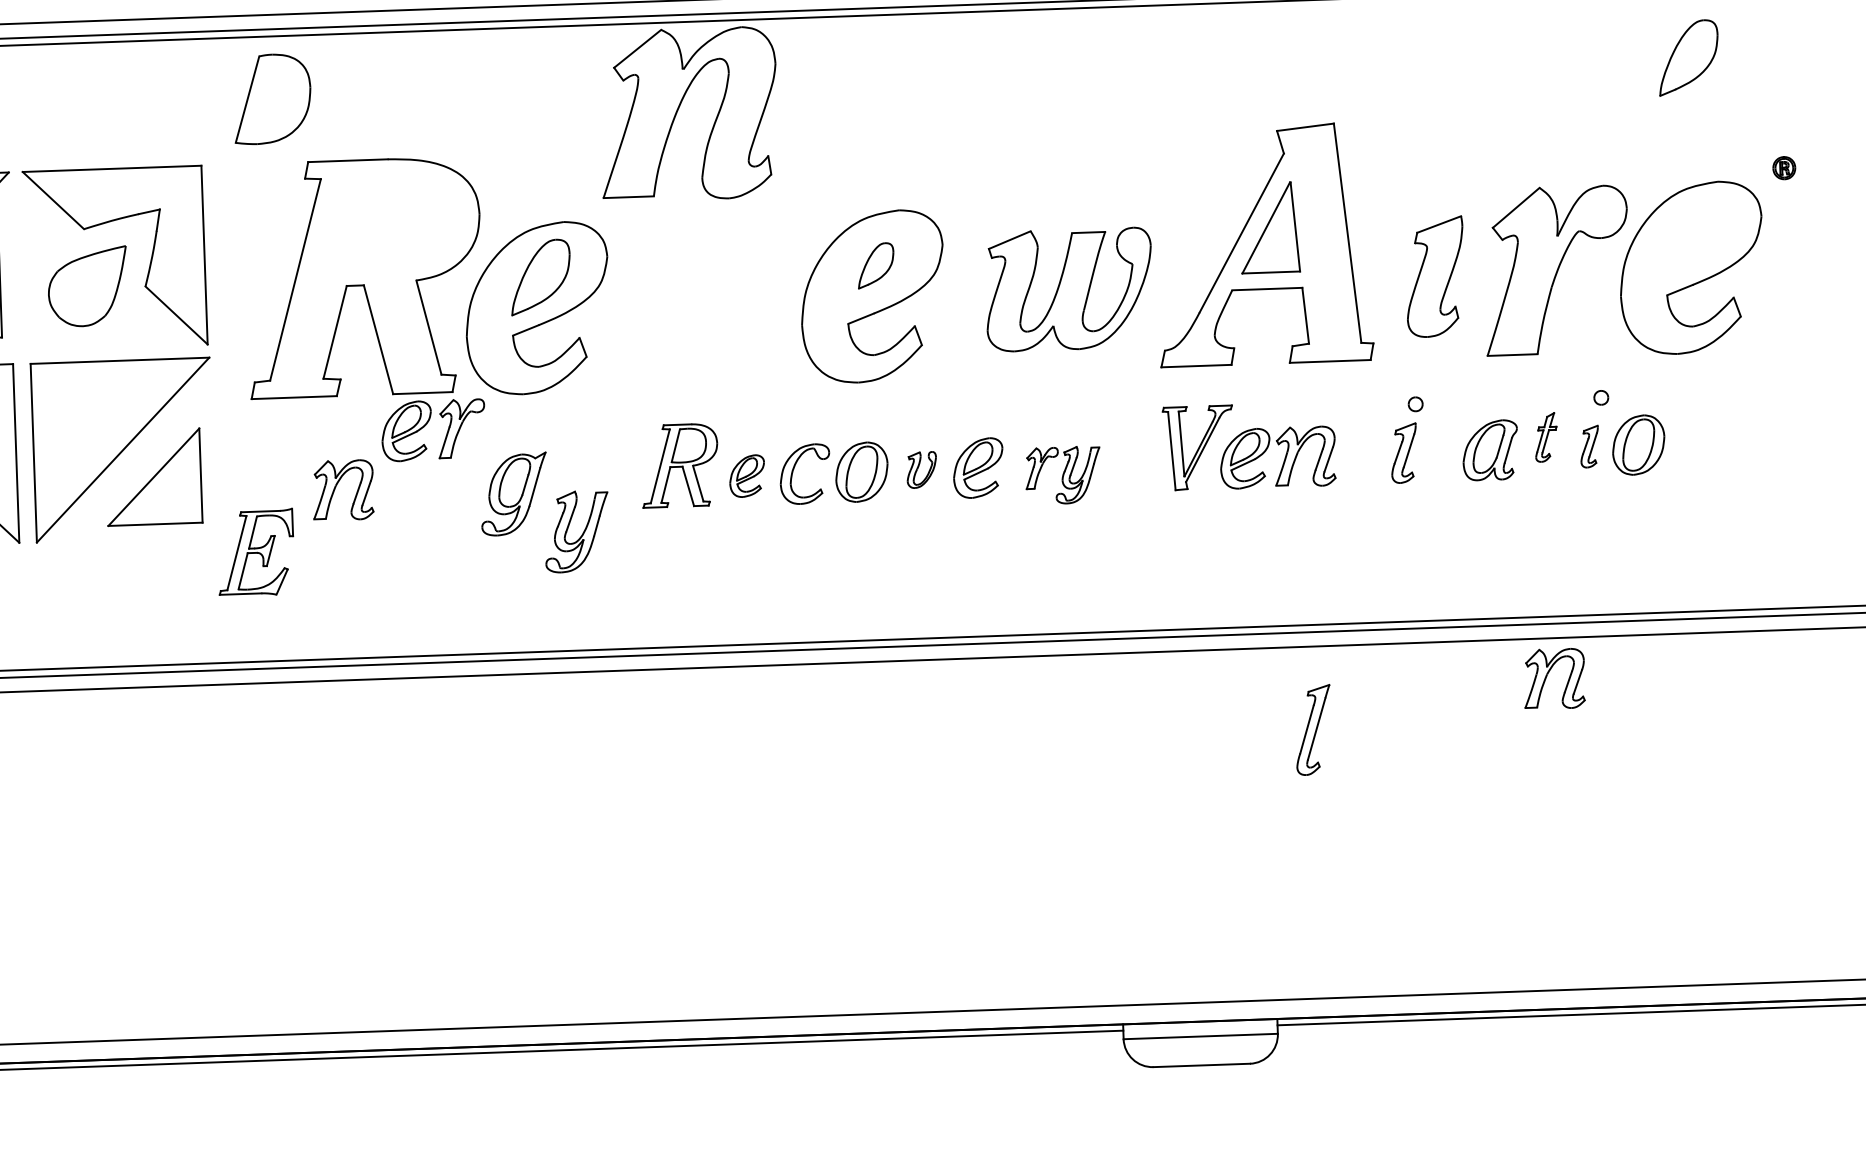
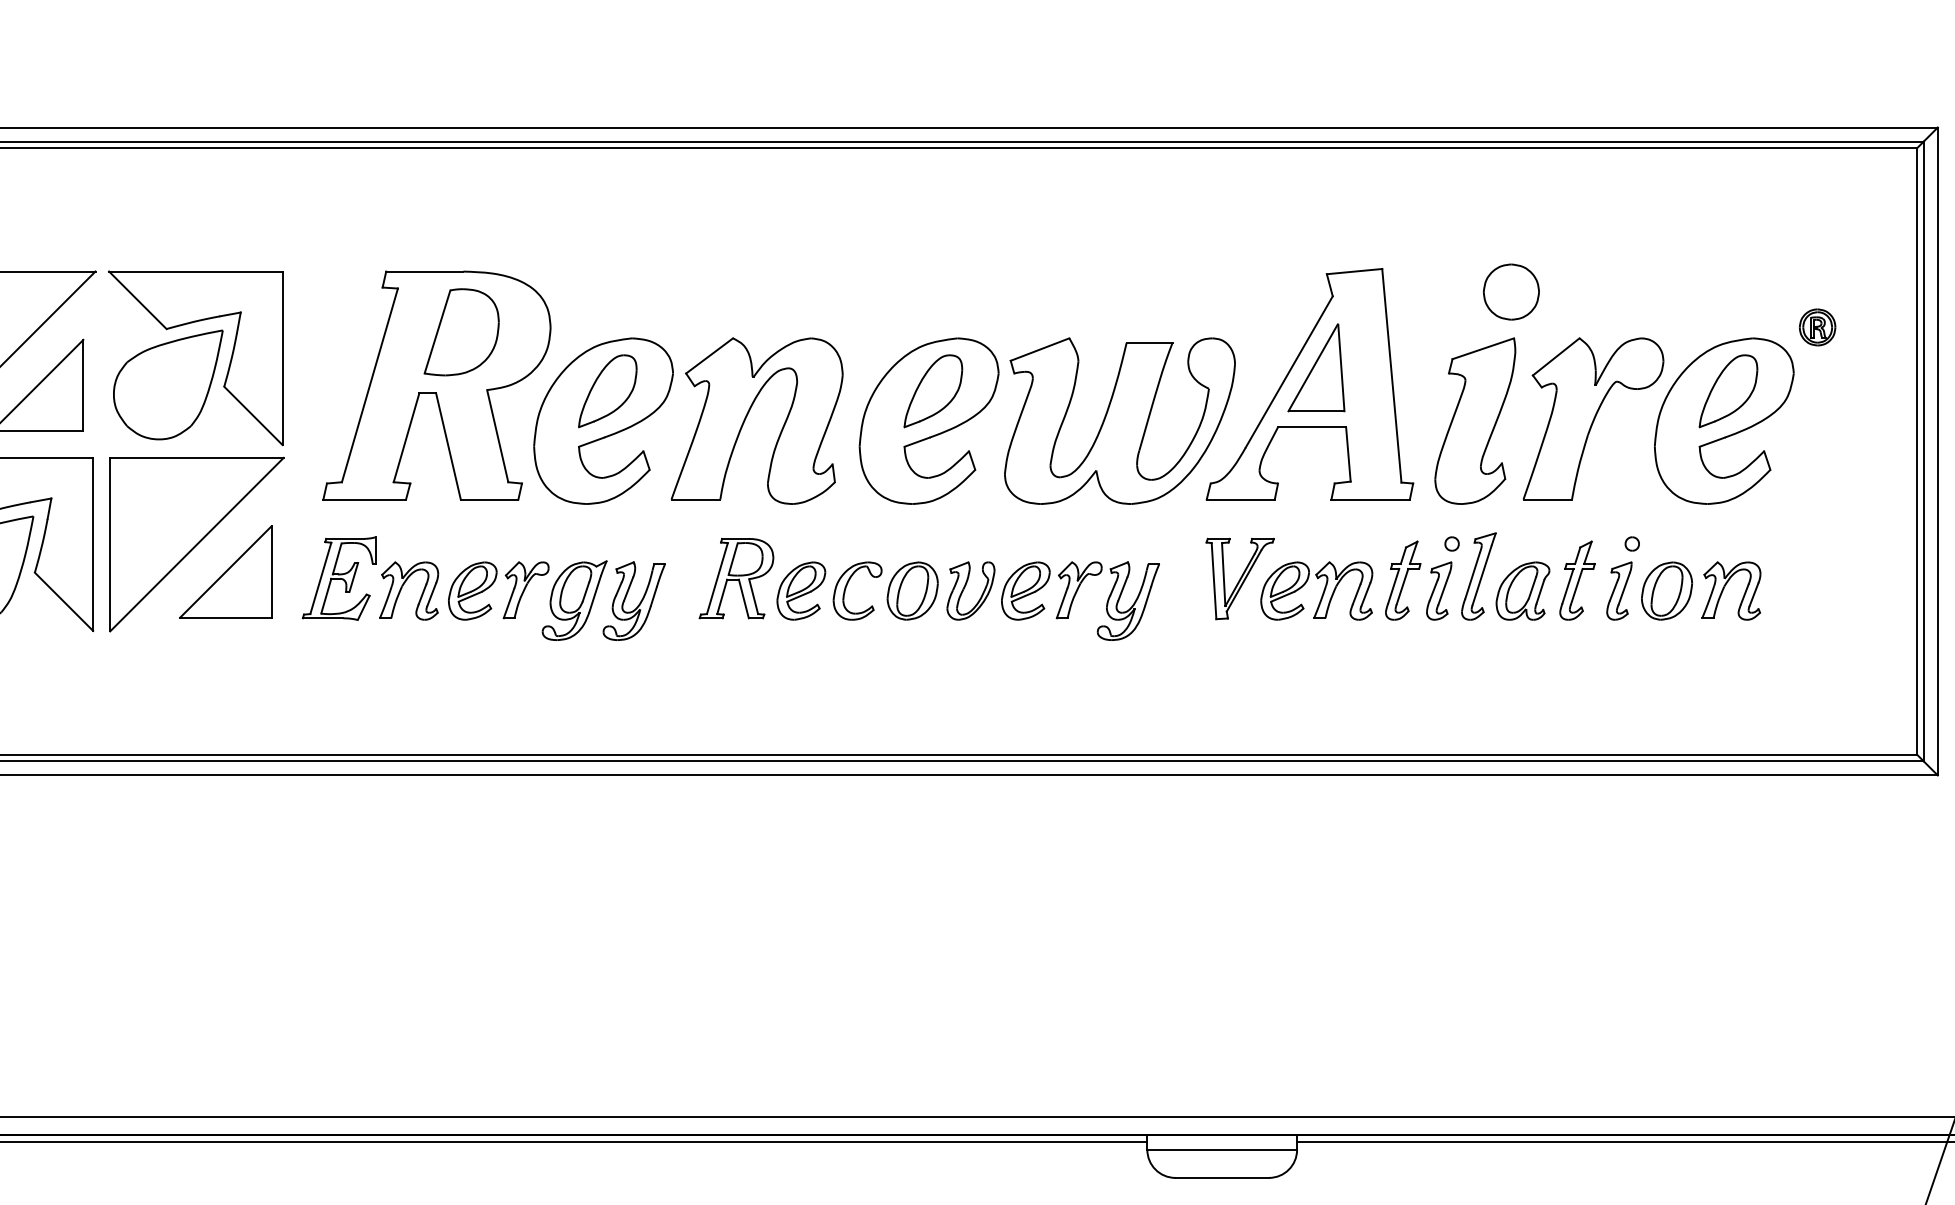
part: (1688, 58) -> (1728, 391), moved
part: (272, 99) -> (461, 332), moved
part: (678, 109) -> (747, 416), moved
part: (1467, 142) -> (1511, 291), added
part: (1784, 168) -> (1817, 327), size x1.67
part: (876, 265) -> (933, 391), size x1.67
part: (1435, 276) -> (1475, 420), size x1.43
part: (88, 286) -> (168, 384), size x1.43
part: (1068, 289) -> (1119, 420), size x1.43
part: (427, 423) -> (493, 584), moved
part: (1546, 437) -> (1577, 580), size x1.67
part: (1366, 443) -> (1403, 580), added
part: (1589, 446) -> (1619, 590), size x1.43
part: (921, 469) -> (970, 590), size x1.67
part: (1062, 474) -> (1107, 600), size x1.43
part: (747, 475) -> (801, 590), size x1.43
part: (582, 532) -> (639, 602), moved
part: (255, 552) -> (338, 578), moved
part: (1549, 673) -> (1726, 585), moved
part: (1313, 730) -> (1478, 576), moved

